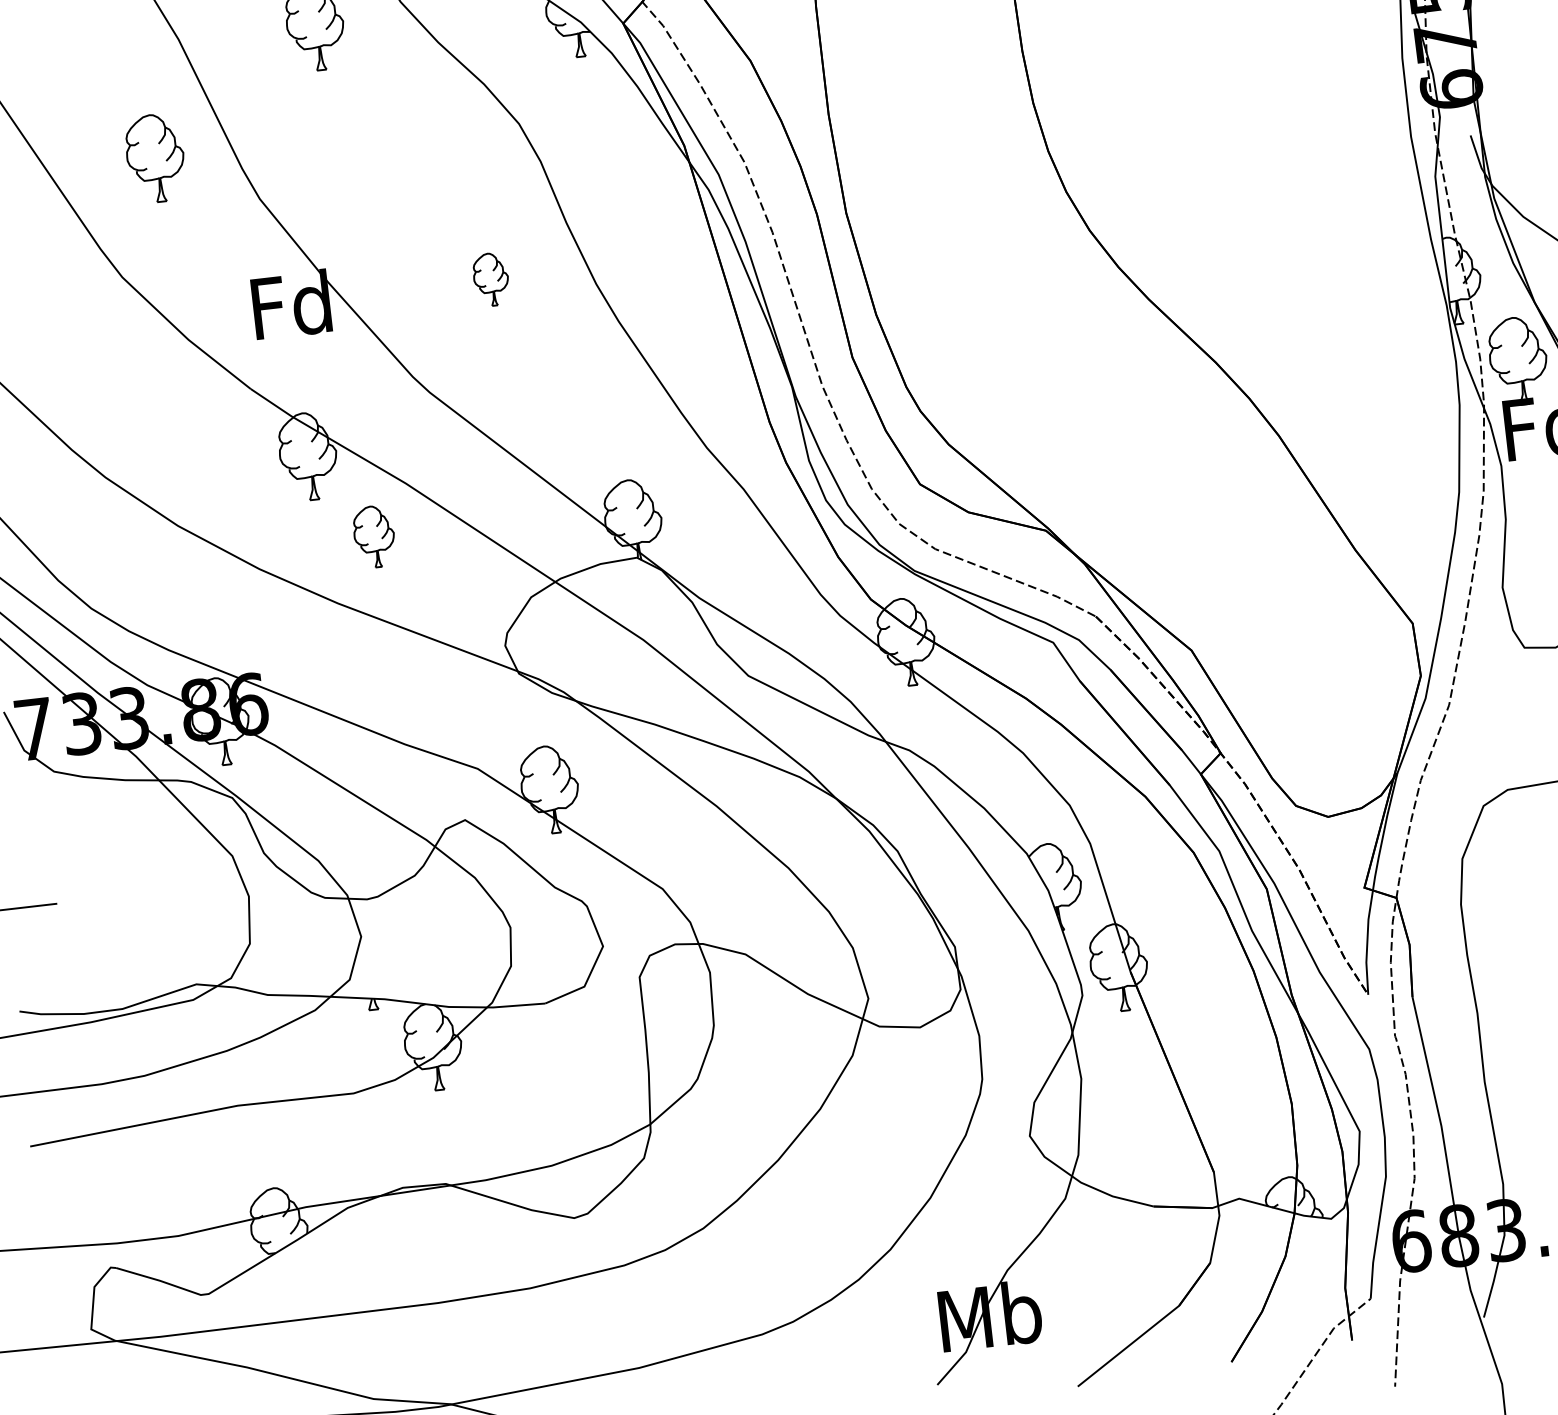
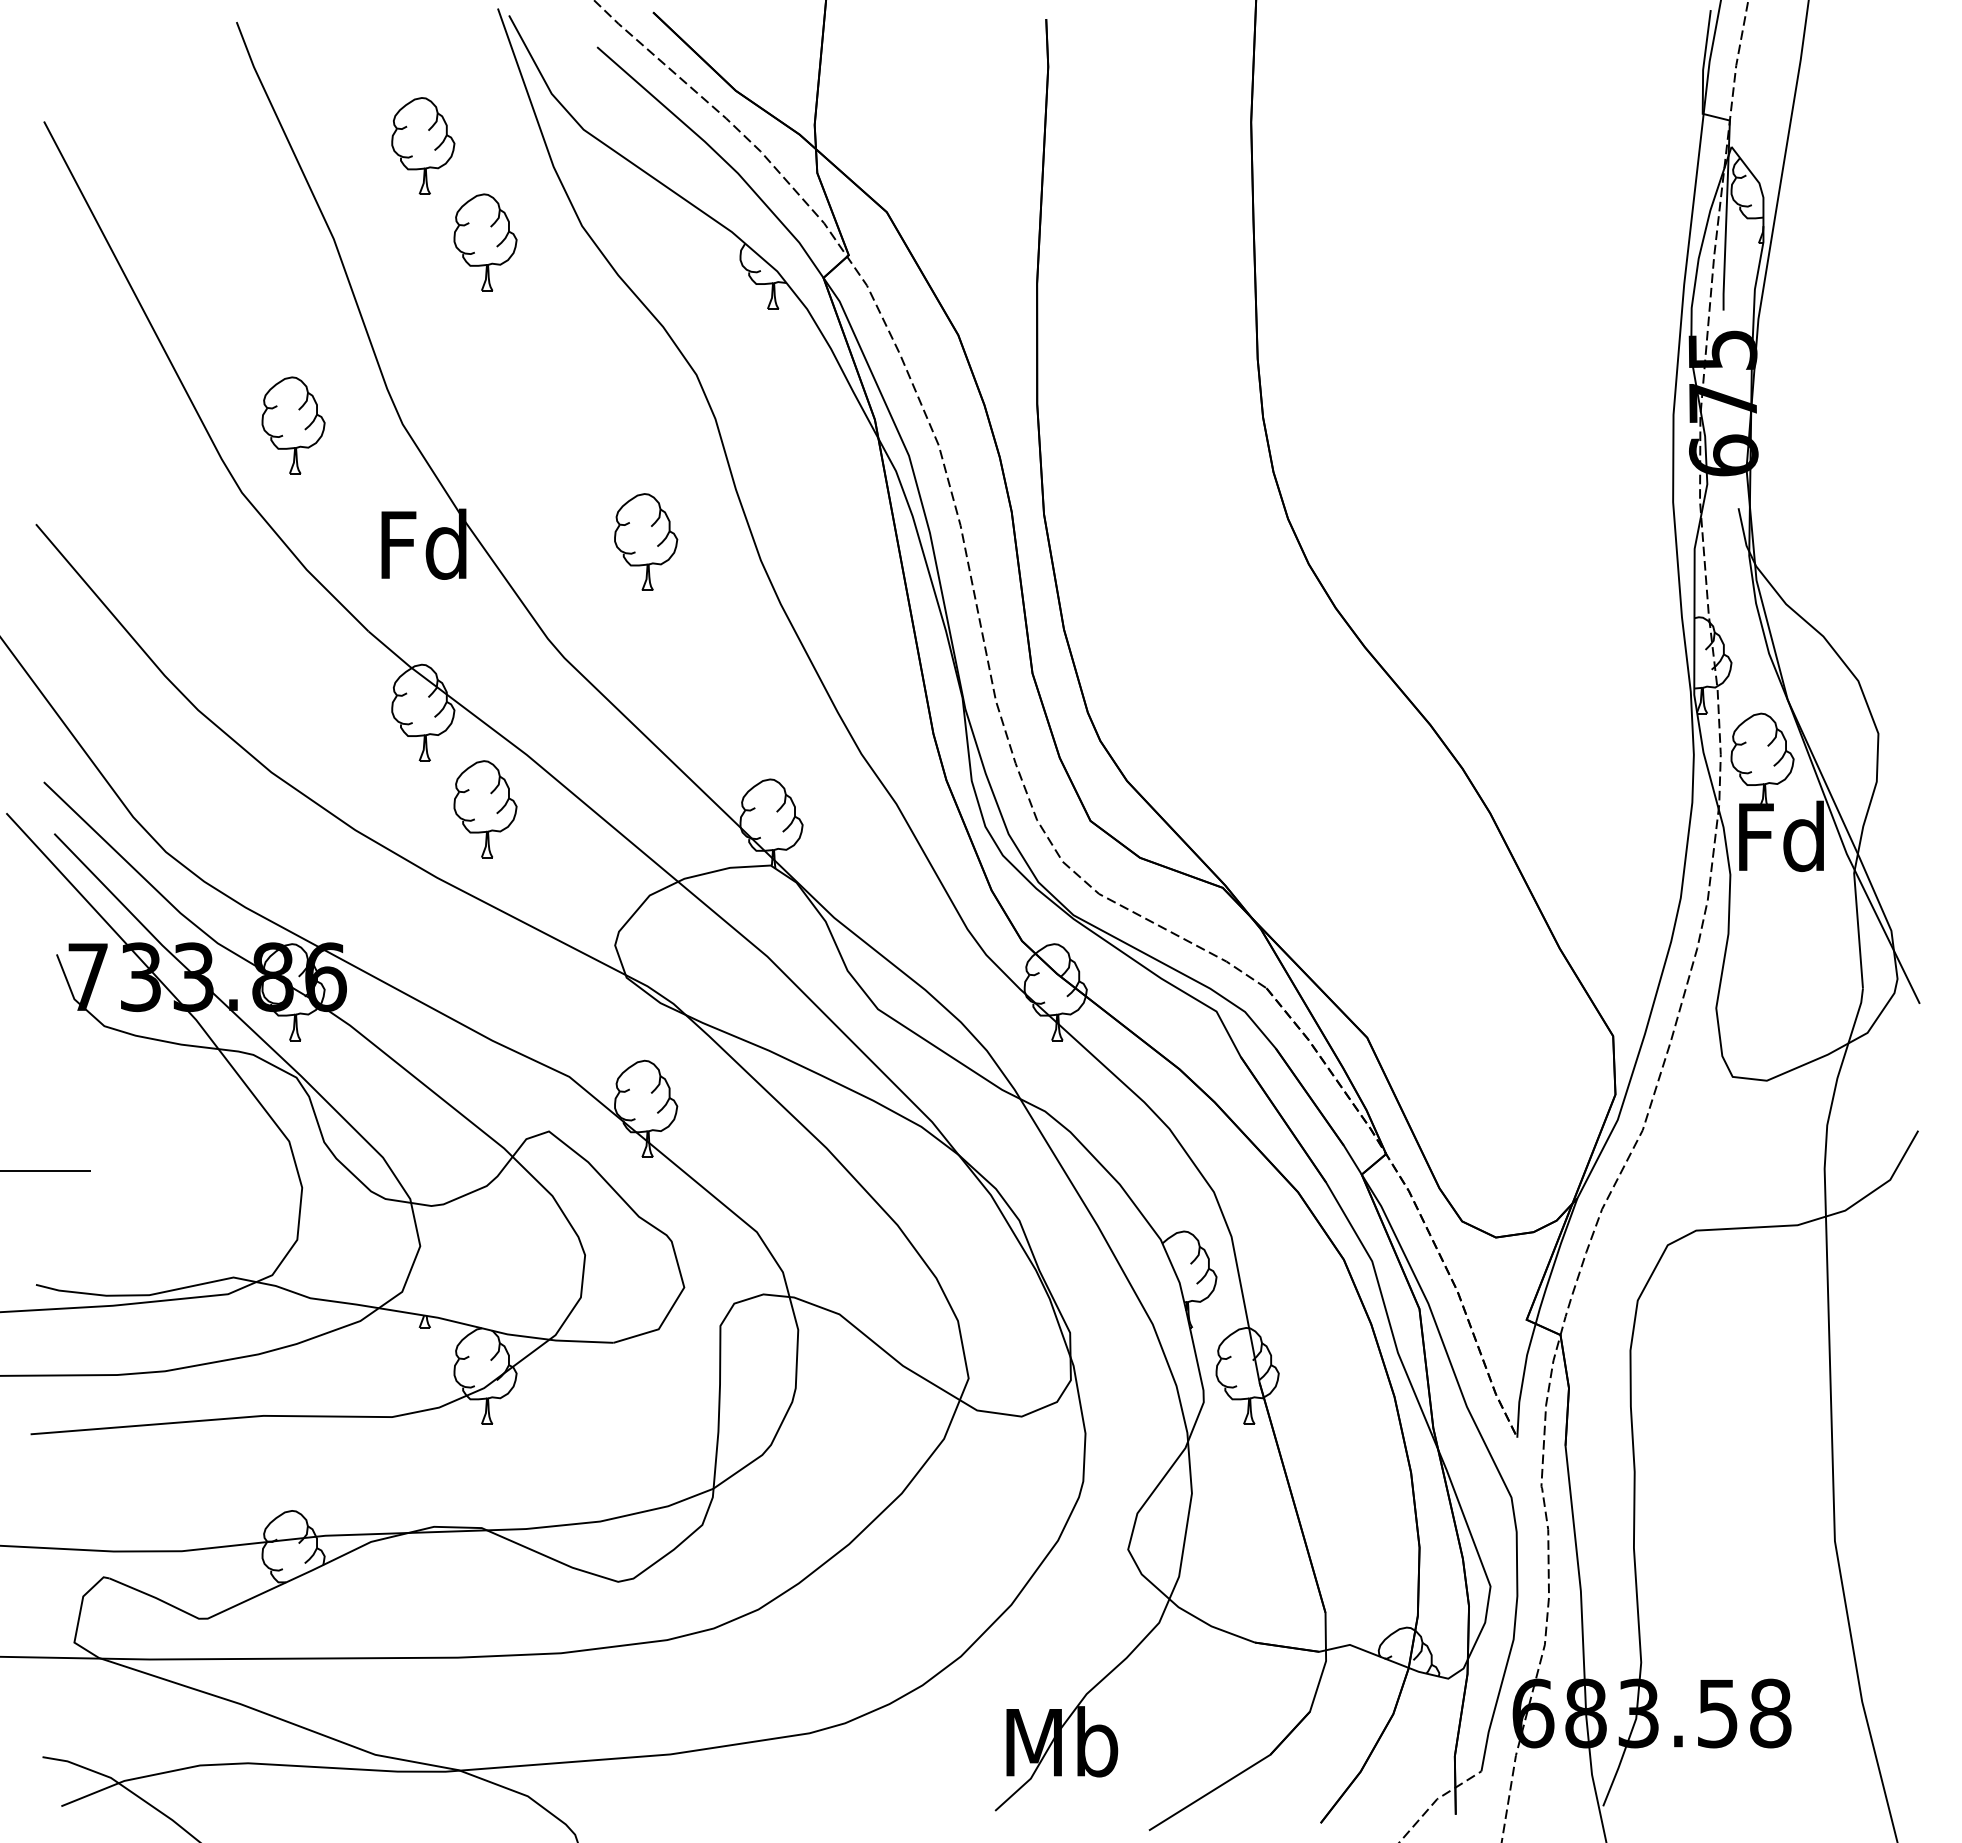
part: (155, 158) -> (293, 425), moved
part: (491, 279) -> (646, 541), size x1.67
part: (374, 536) -> (485, 809), size x1.43

